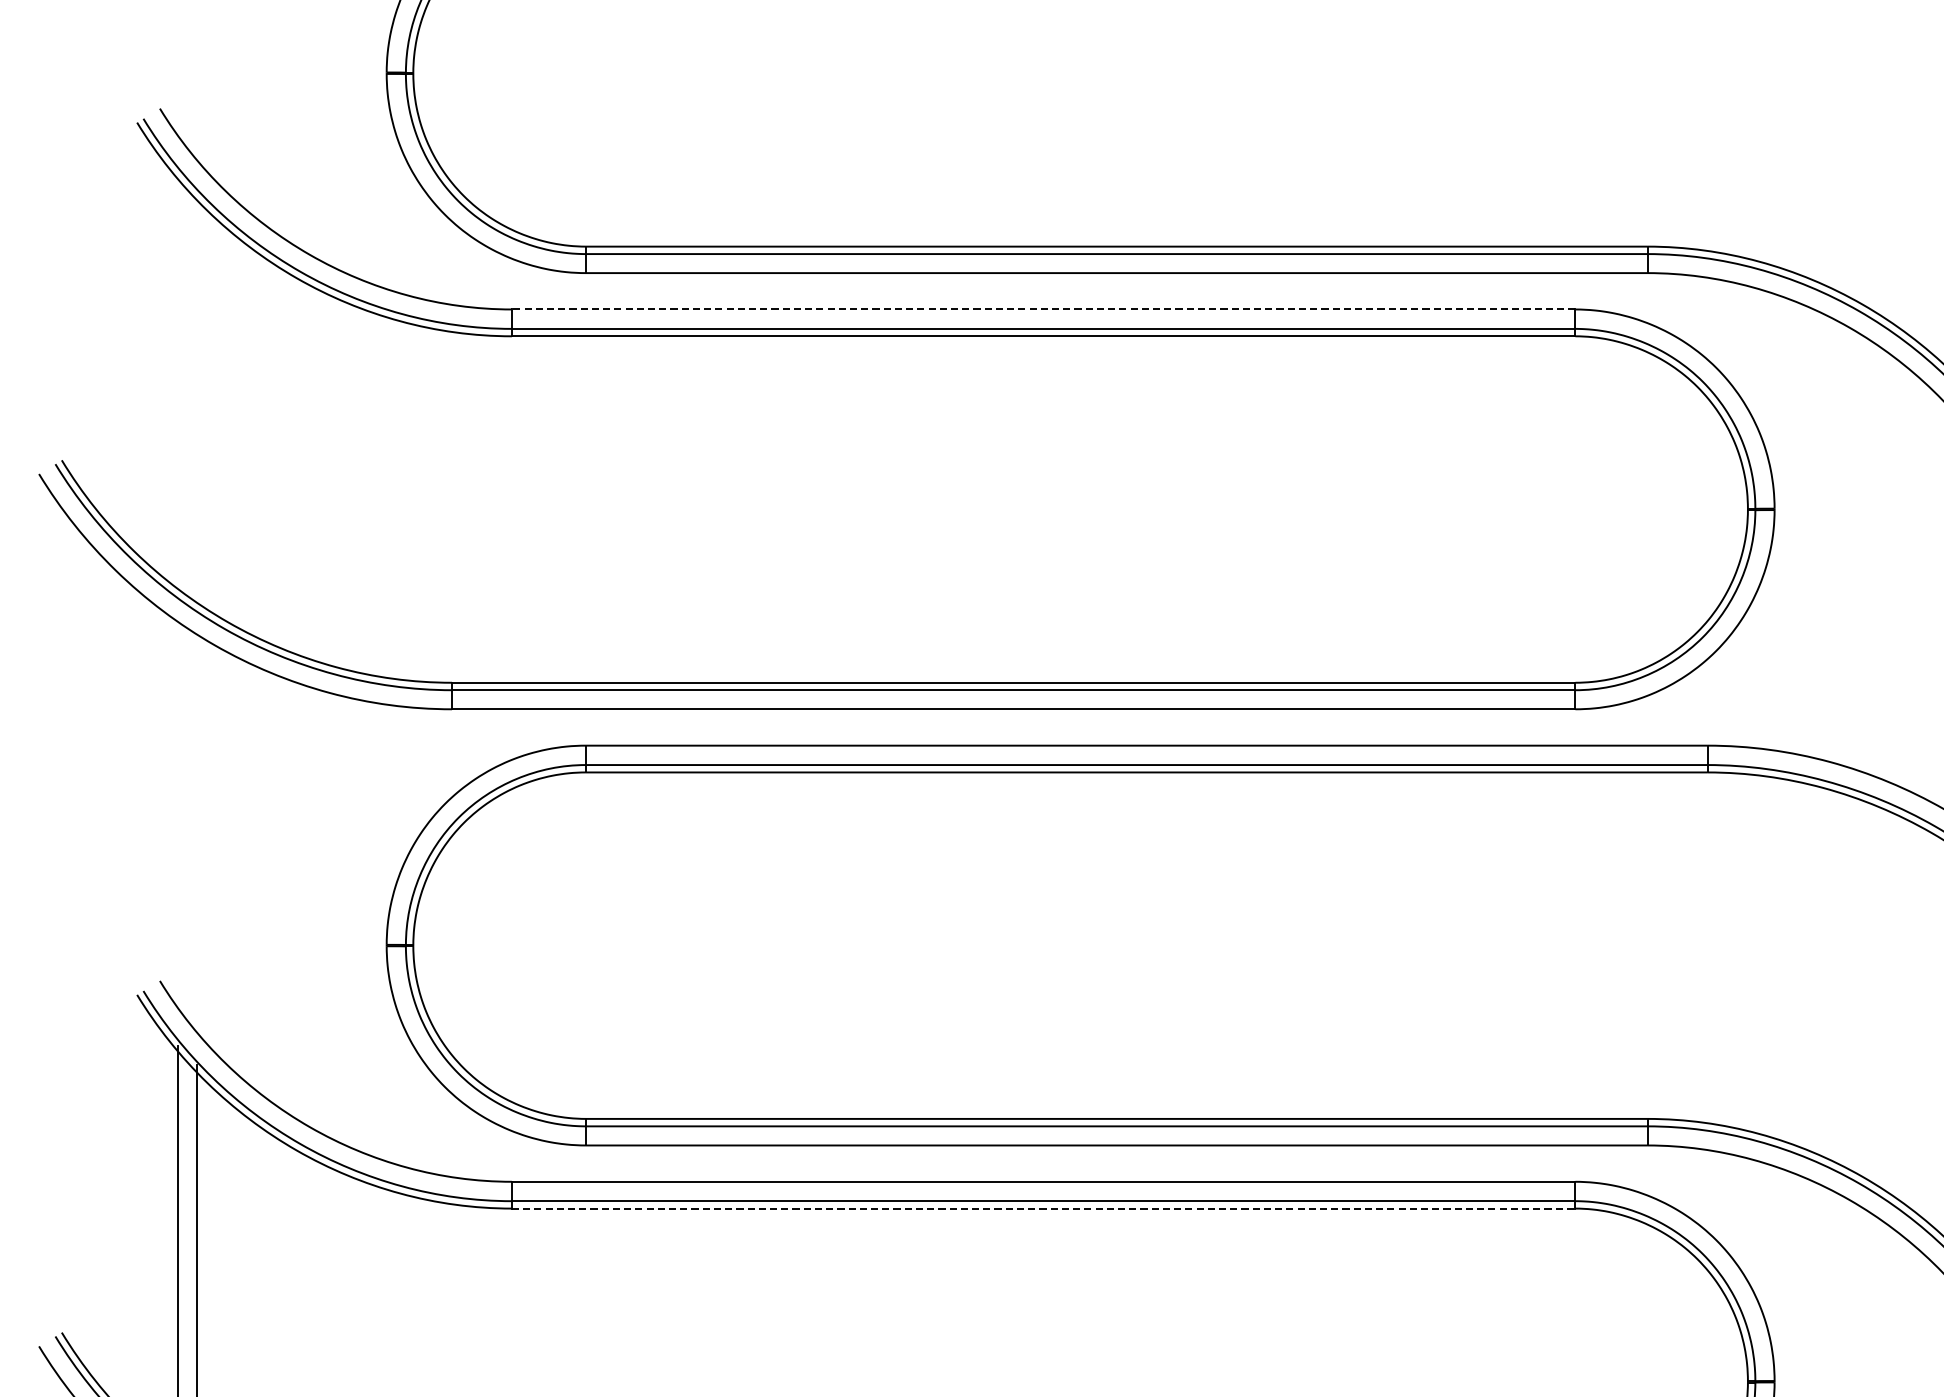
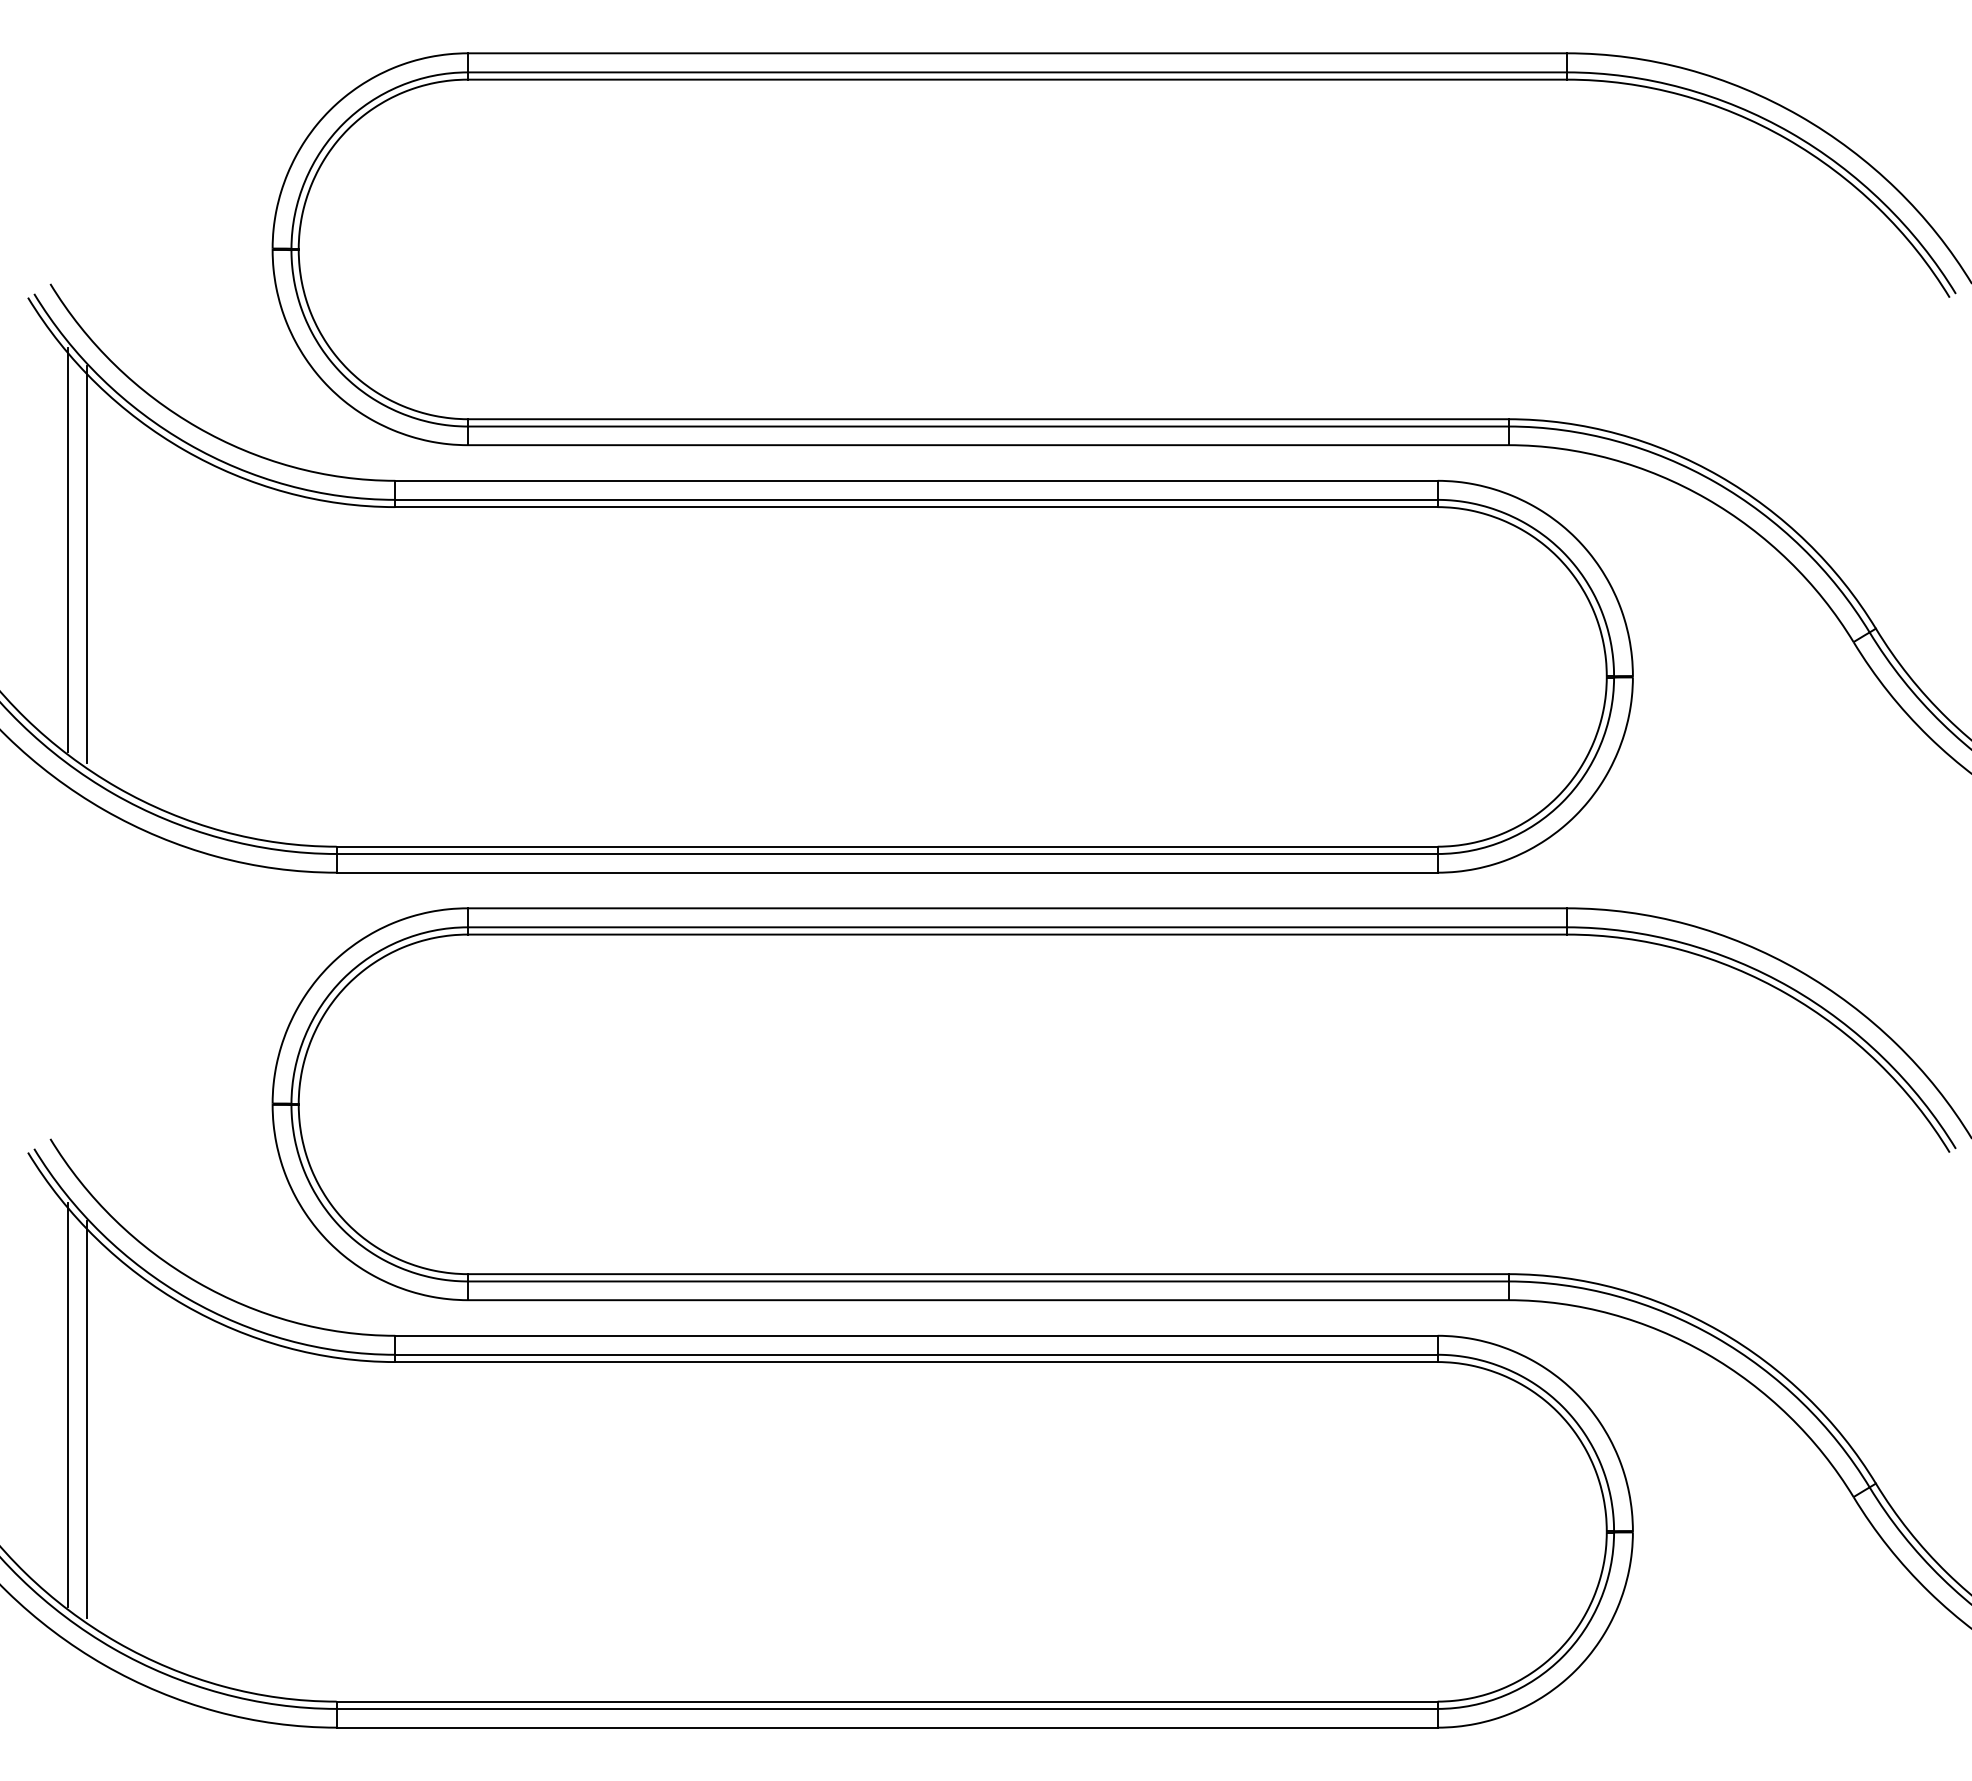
line: (1043, 309) -> (916, 480), dashed -> solid
line: (177, 379) -> (67, 549), added
line: (196, 394) -> (86, 564), added
line: (1044, 1209) -> (917, 1362), dashed -> solid

